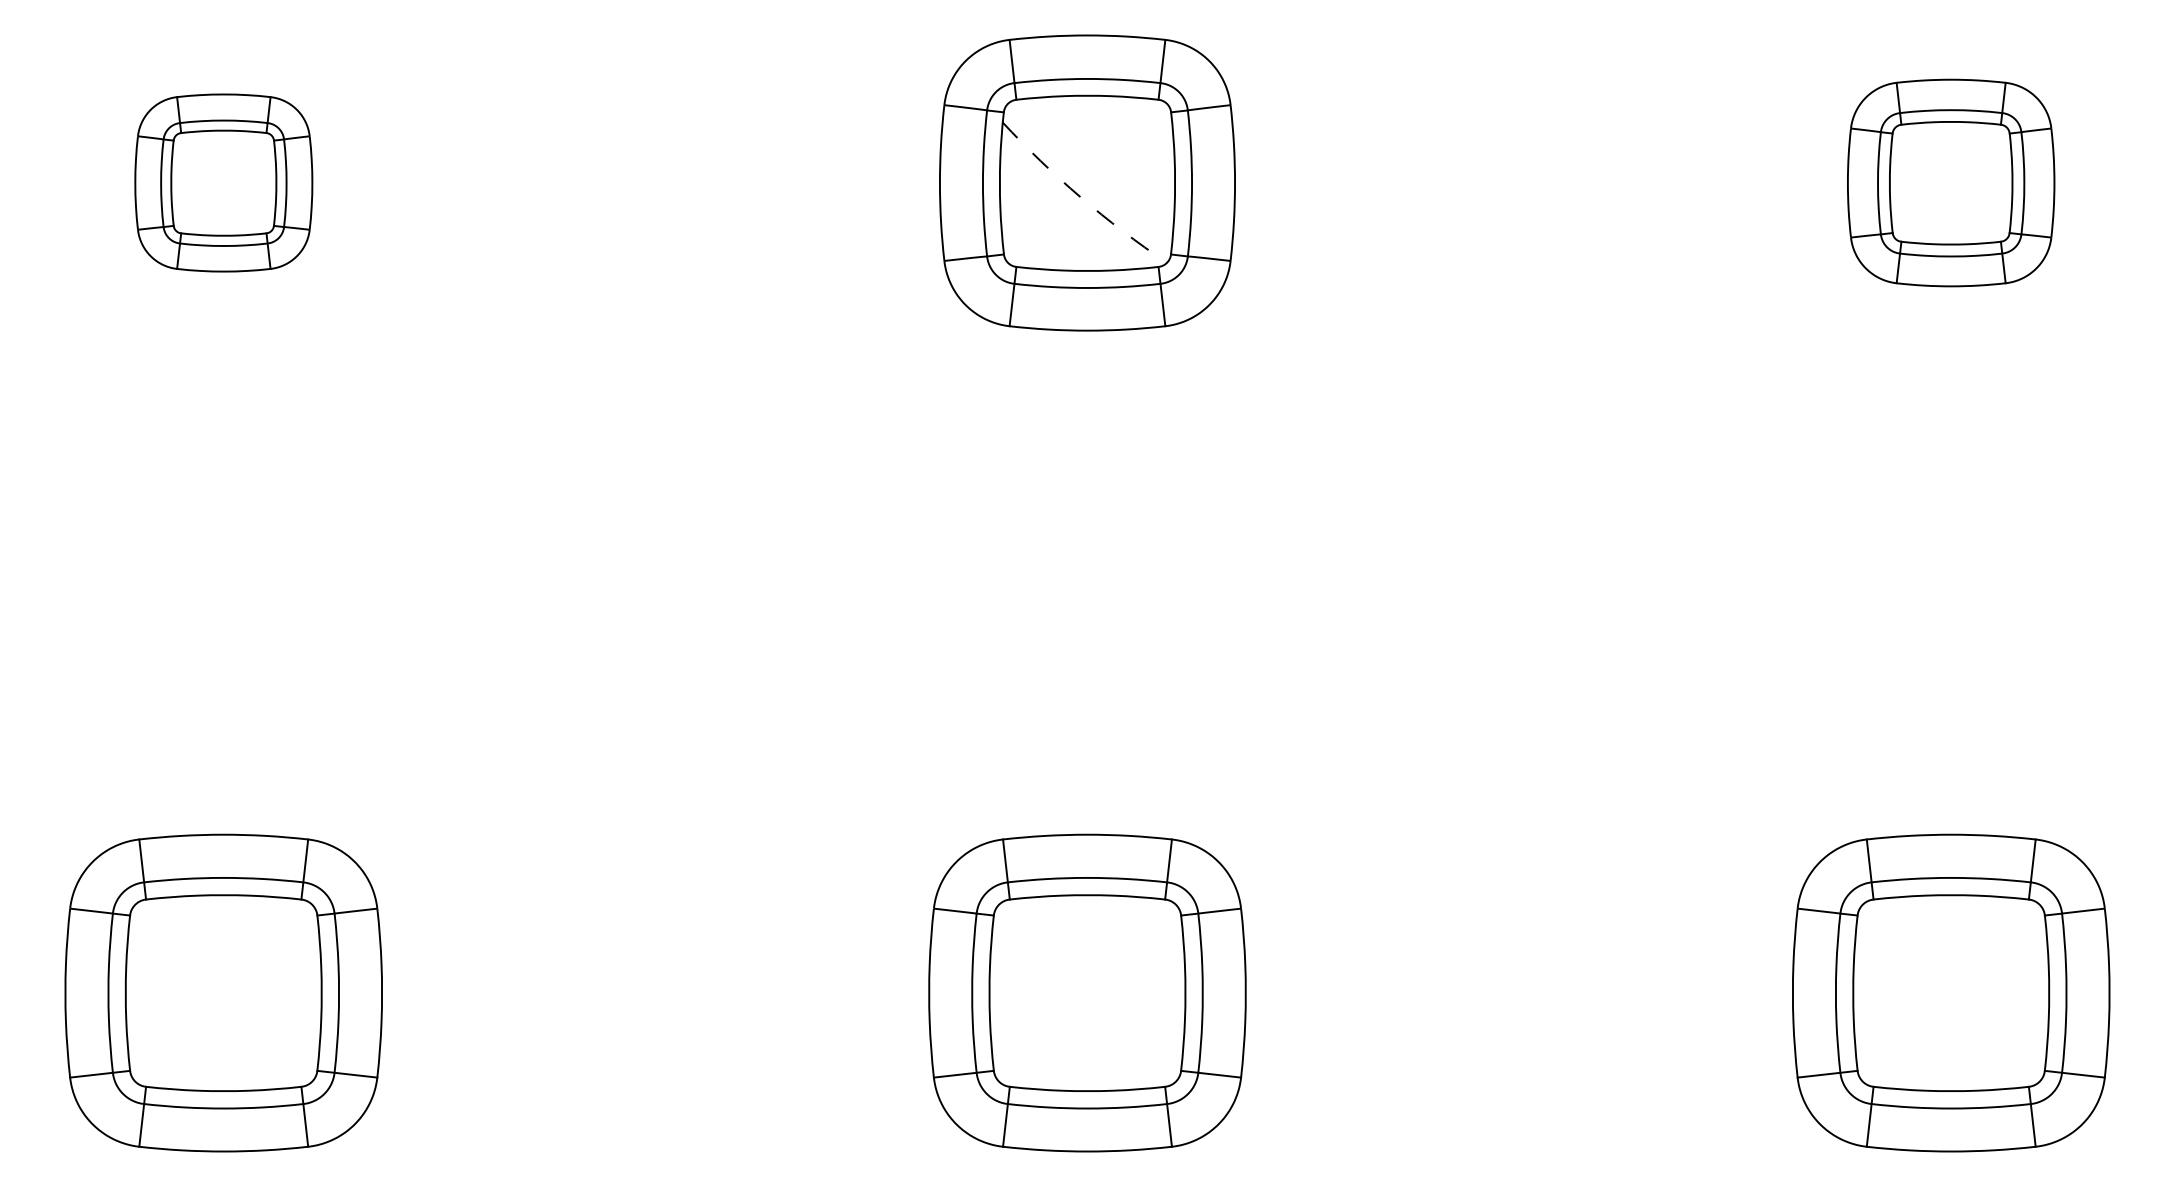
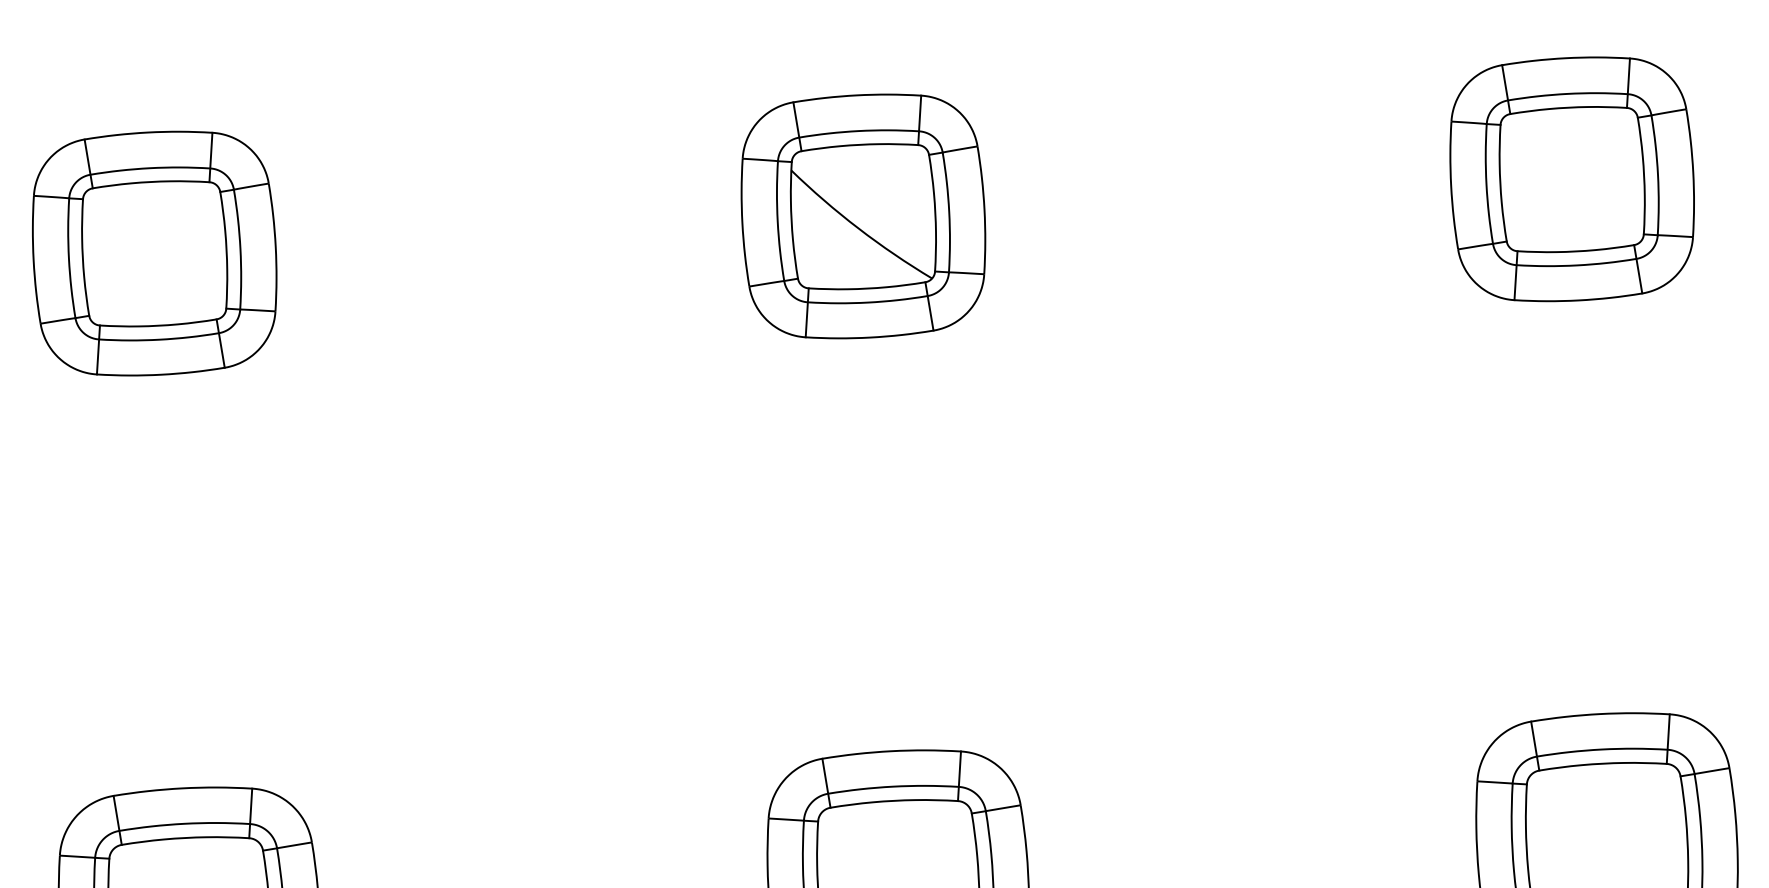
part: (223, 182) -> (154, 253), size x1.67
part: (1950, 182) -> (1571, 178), size x1.43
arc: (1080, 197) -> (858, 228), dashed -> solid

